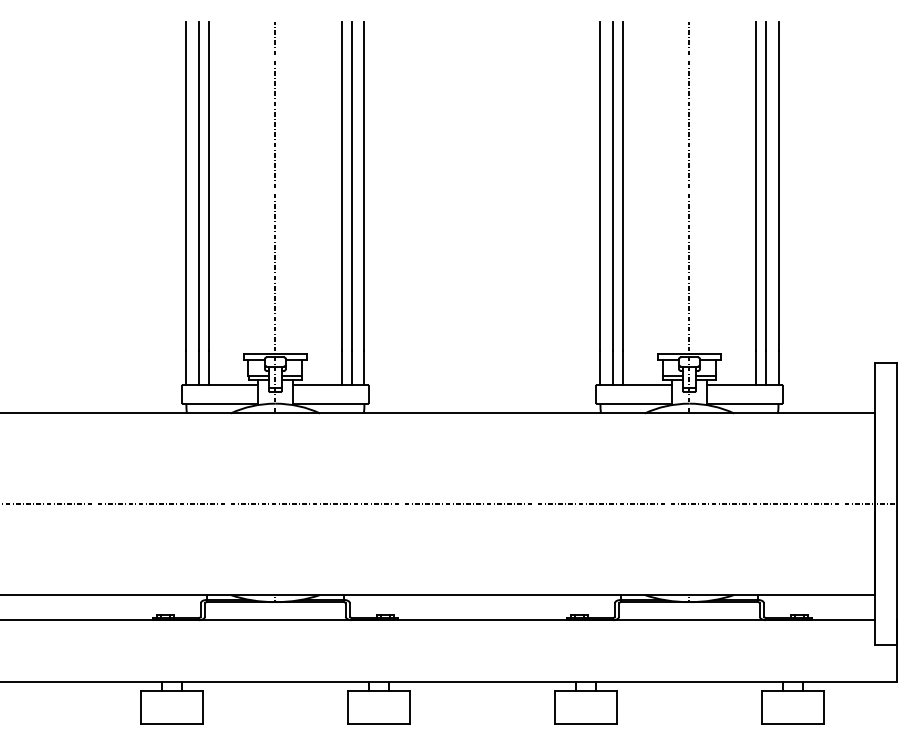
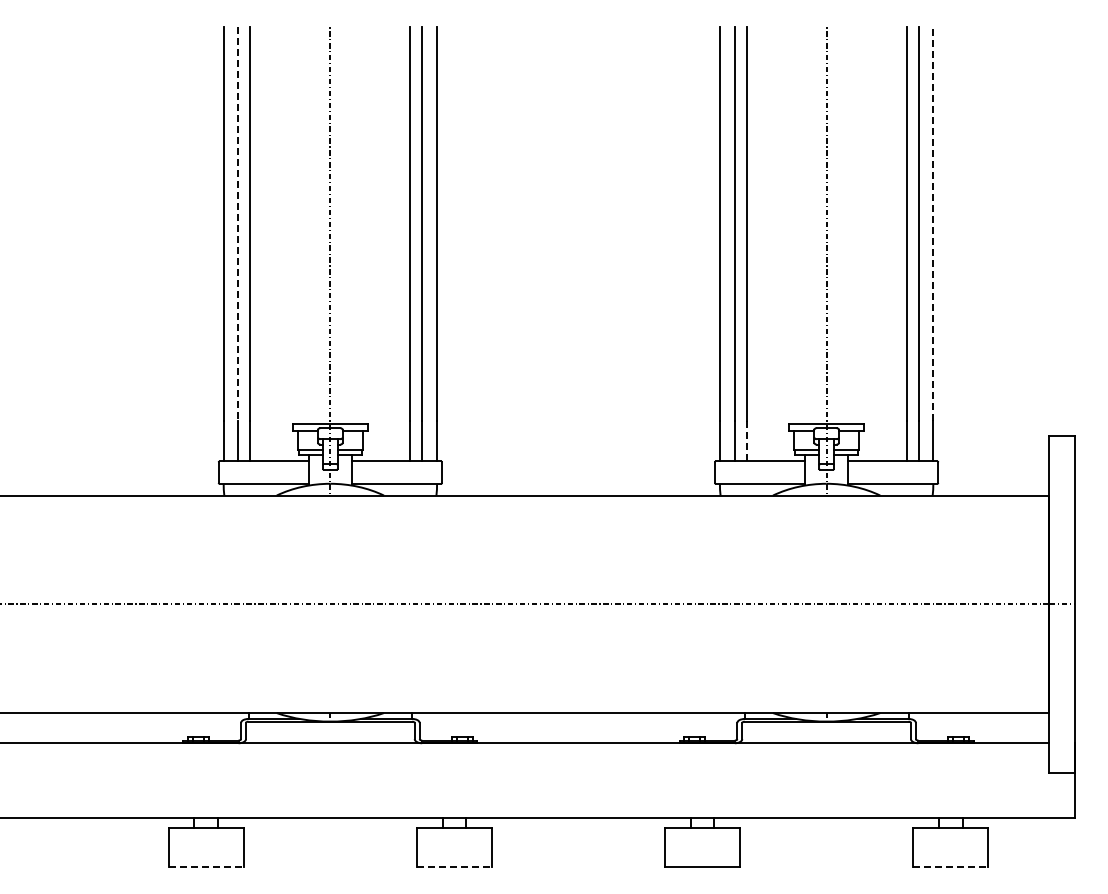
line: (778, 186) -> (933, 223), solid -> dashed
line: (198, 187) -> (238, 224), solid -> dashed
line: (622, 368) -> (746, 441), solid -> dashed
line: (172, 723) -> (206, 867), solid -> dashed
line: (378, 723) -> (454, 867), solid -> dashed
line: (793, 723) -> (951, 867), solid -> dashed

